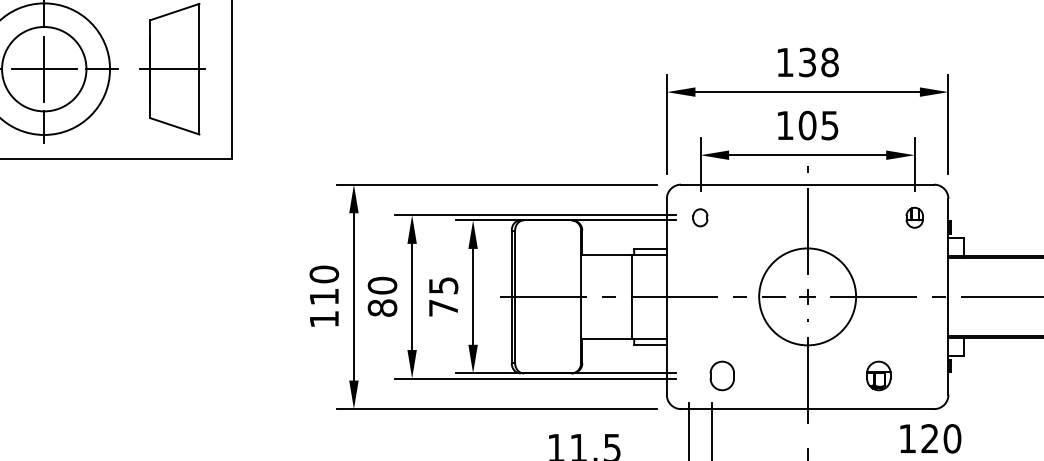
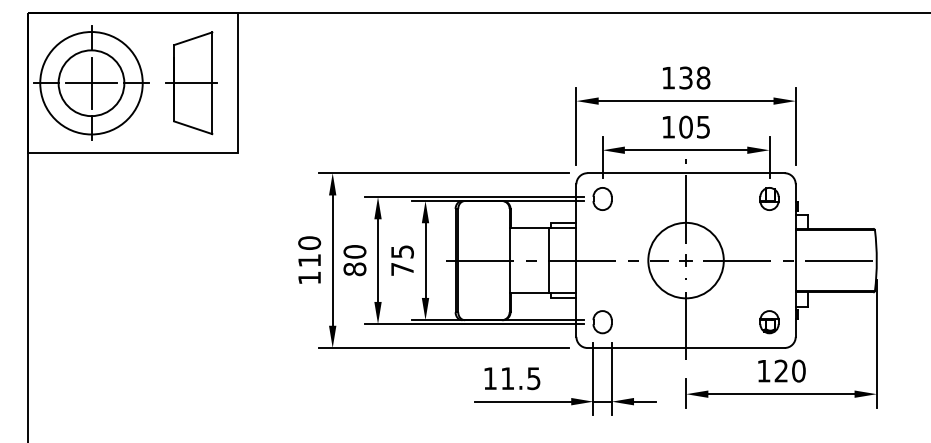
part: (700, 217) -> (602, 198), size x1.67
part: (914, 217) -> (769, 198), size x1.43
part: (722, 376) -> (602, 322), moved
part: (878, 376) -> (769, 322), moved

